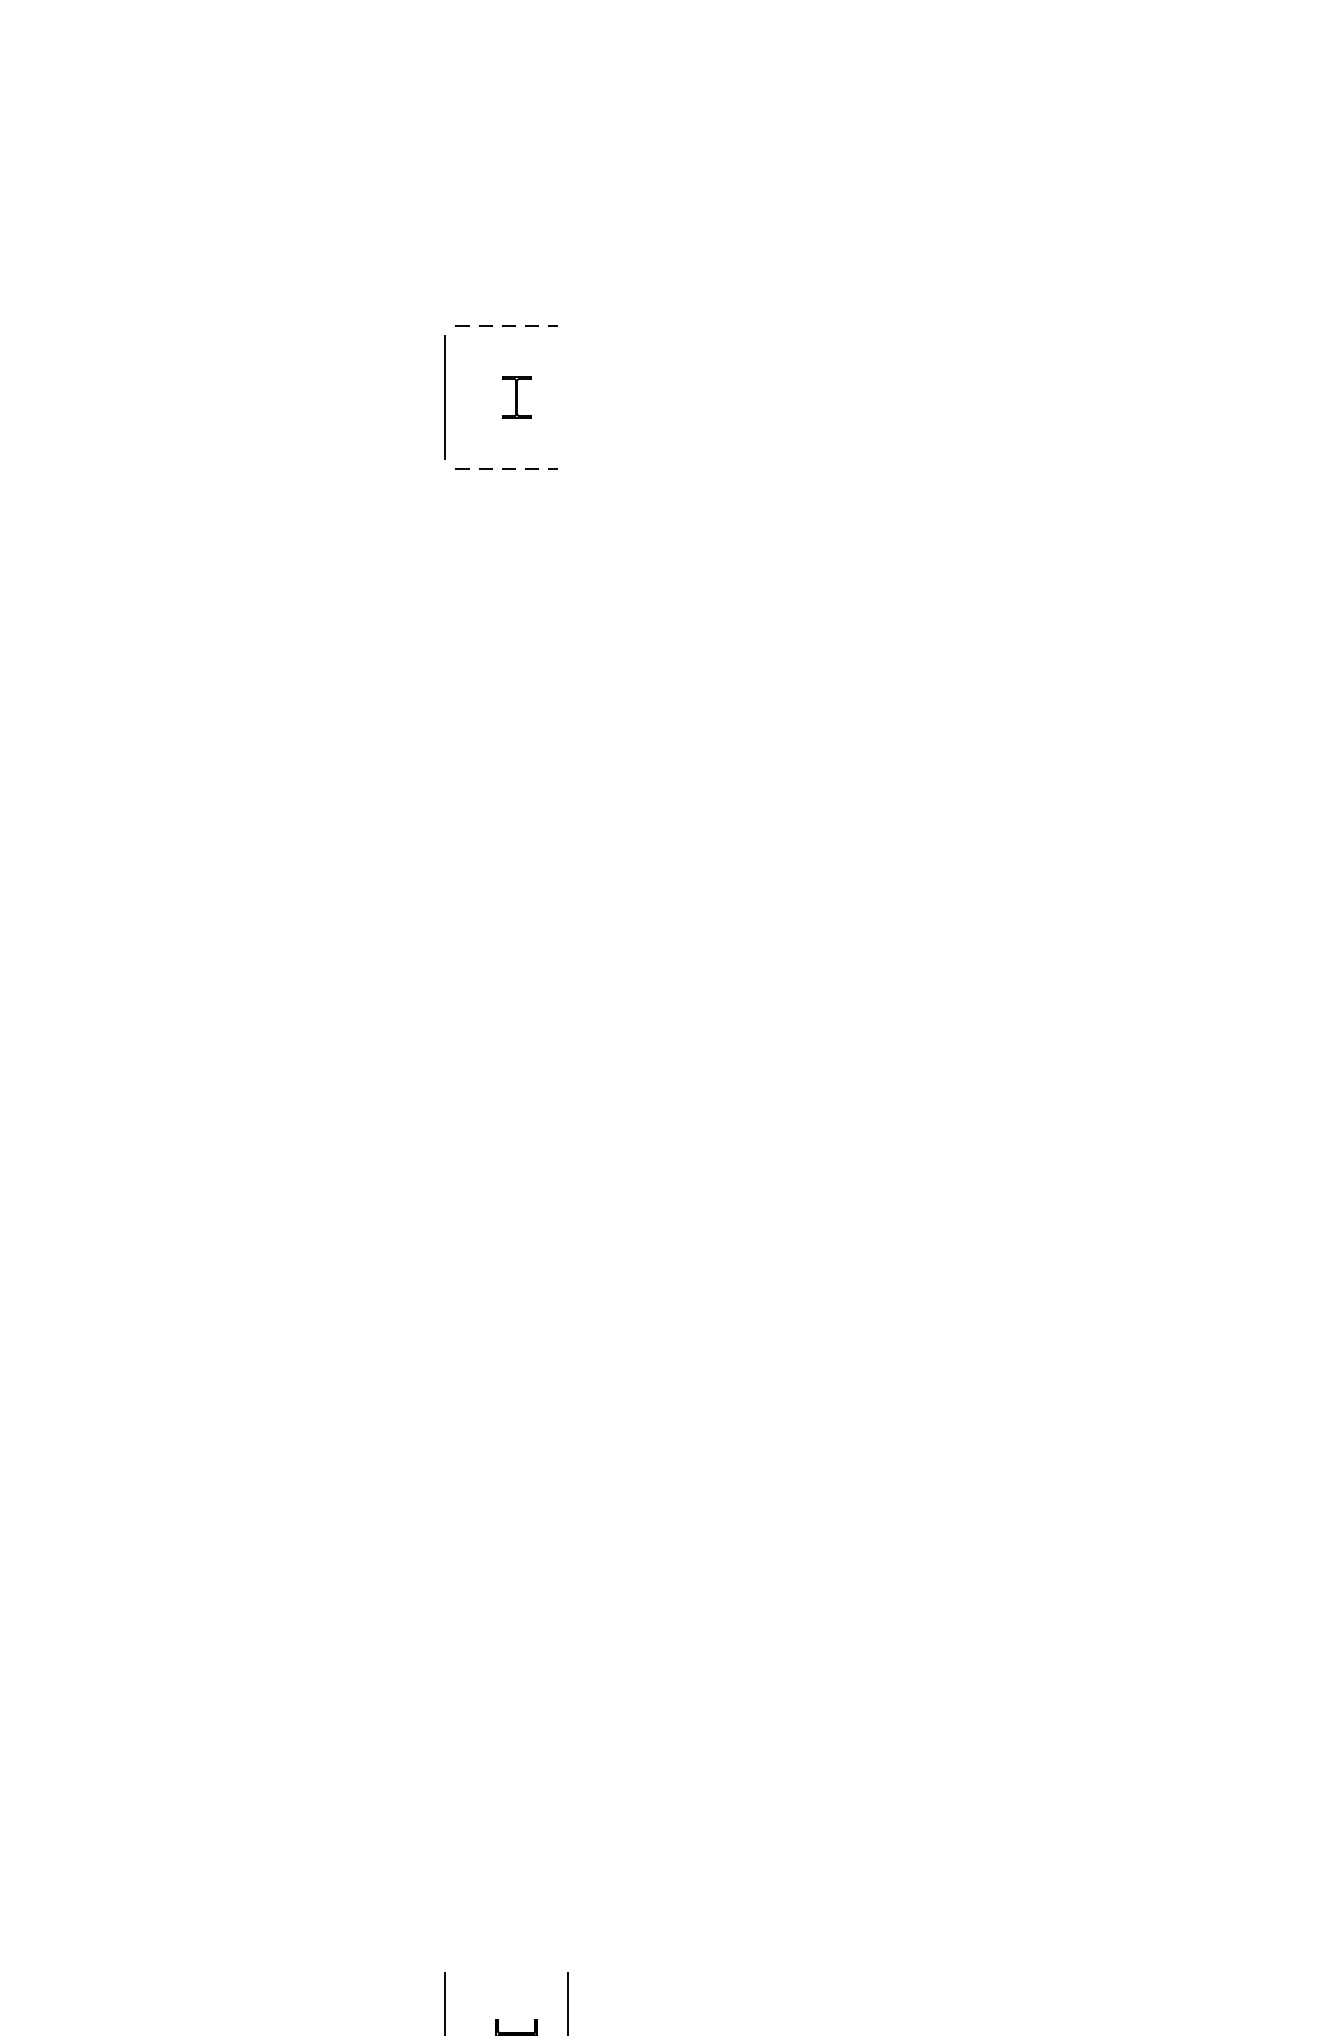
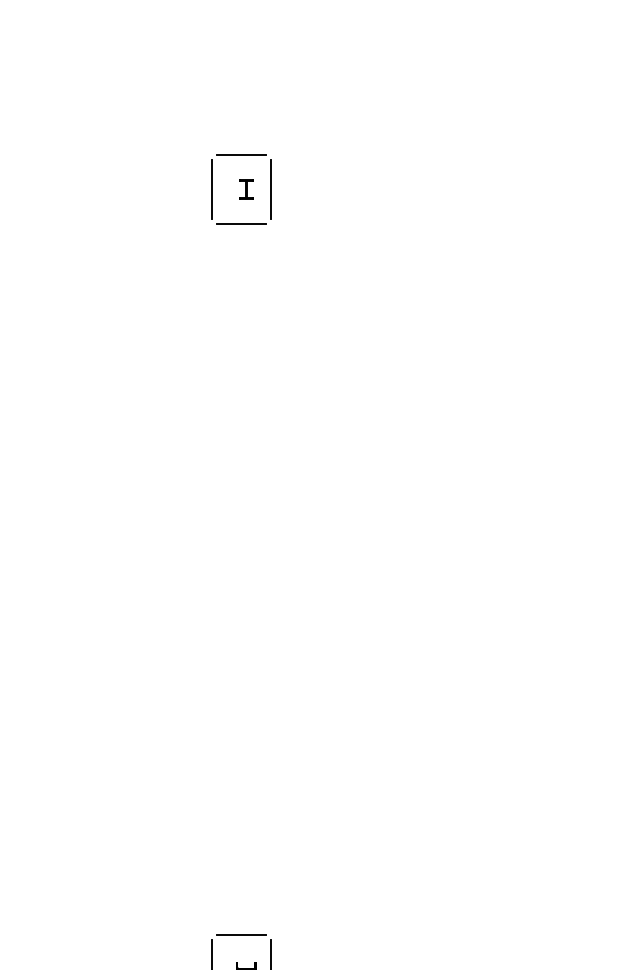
line: (506, 326) -> (241, 155), dashed -> solid
line: (567, 397) -> (270, 189), added
line: (506, 469) -> (241, 223), dashed -> solid
line: (506, 1961) -> (241, 934), added

